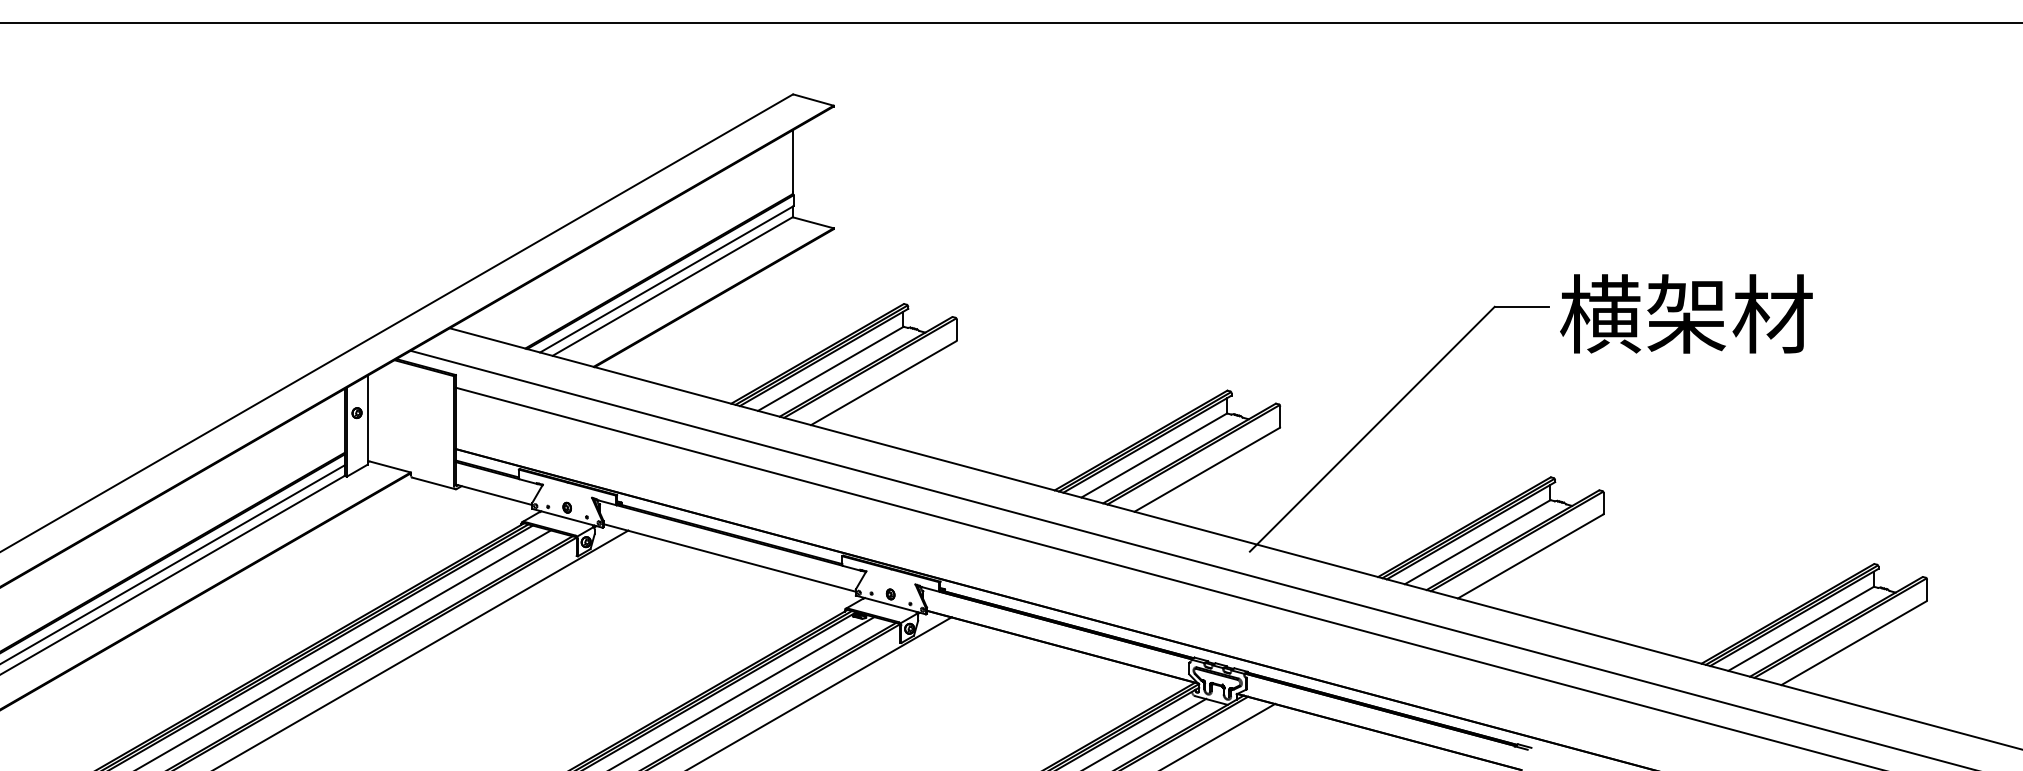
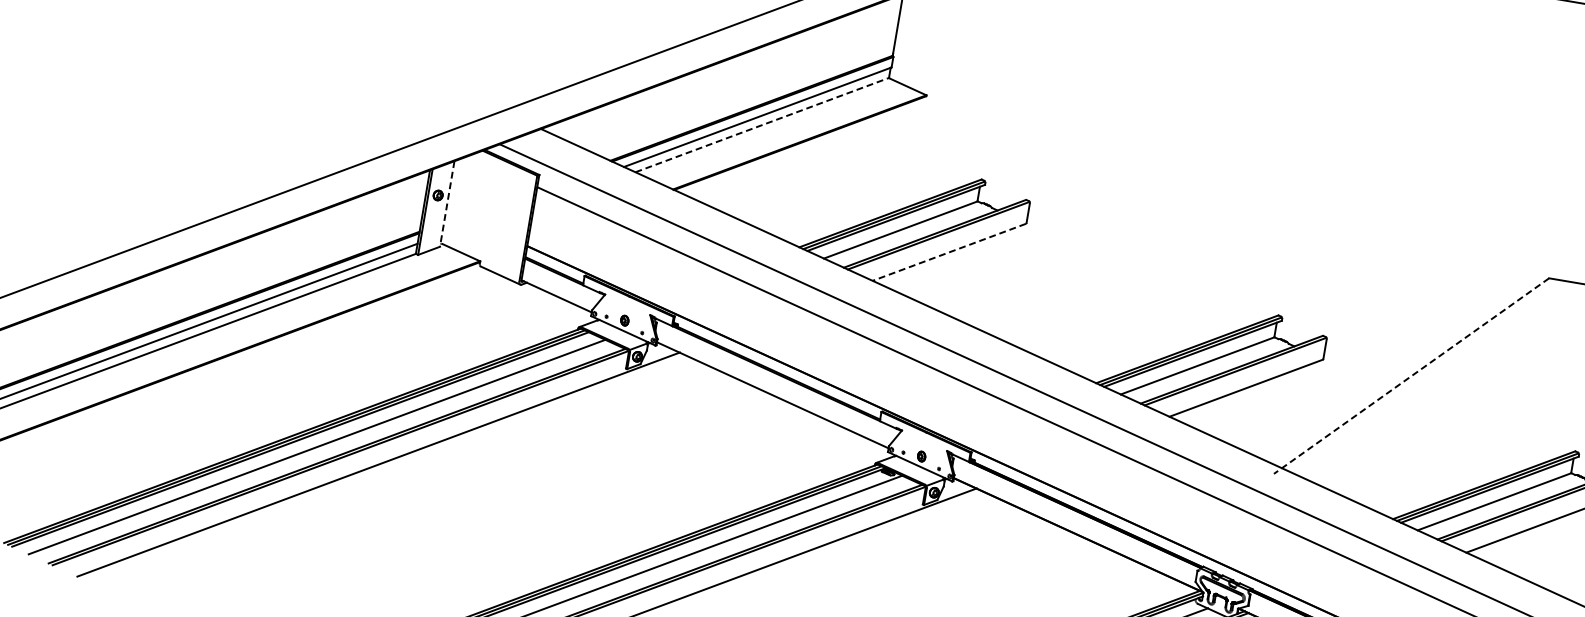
line: (672, 286) -> (761, 125), solid -> dashed
line: (883, 383) -> (949, 252), solid -> dashed
line: (367, 420) -> (446, 204), solid -> dashed
line: (1371, 429) -> (1410, 376), solid -> dashed

